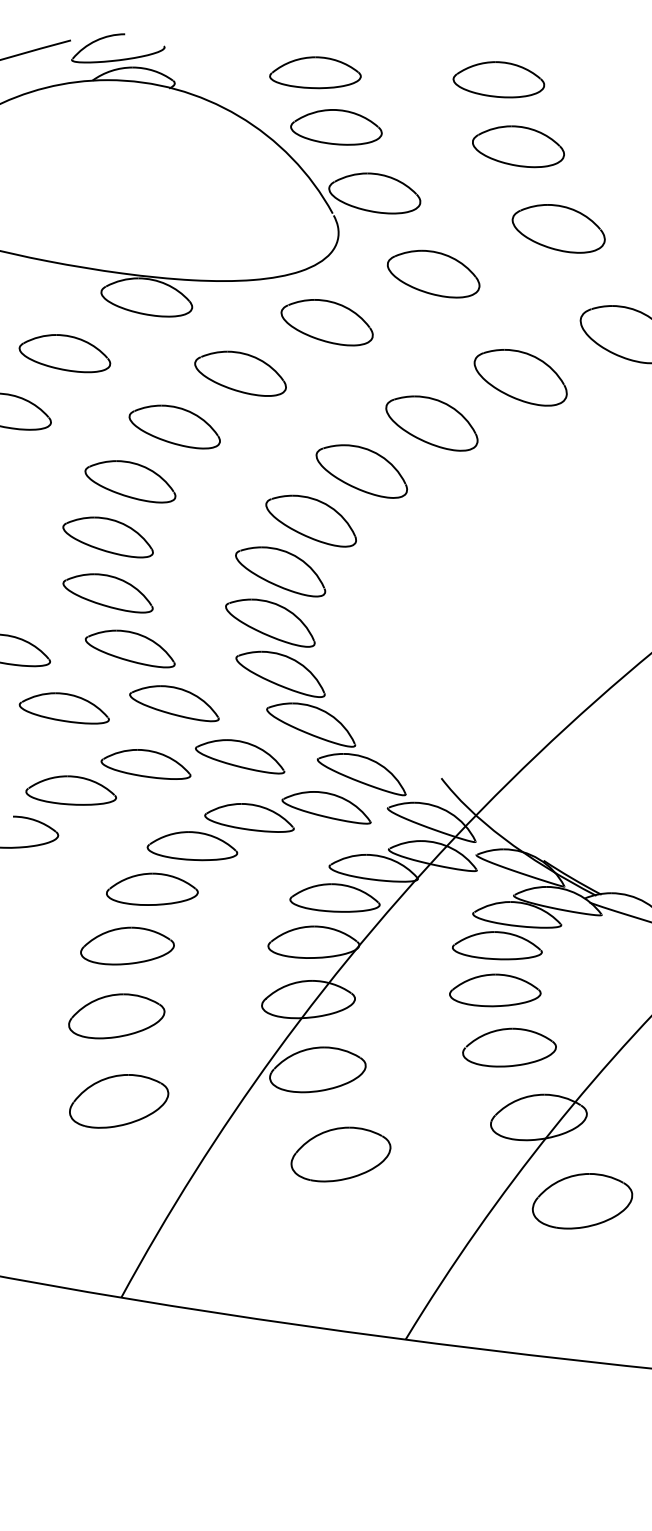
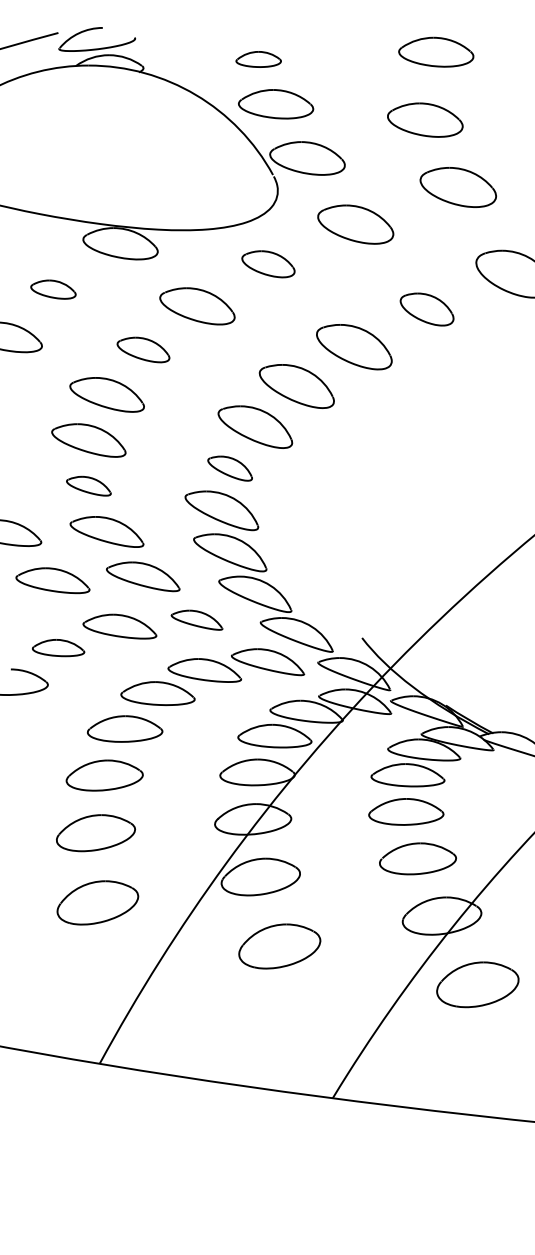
part: (315, 72) -> (258, 59), size x0.6
part: (499, 78) -> (436, 51), moved
part: (327, 321) -> (268, 263), size x0.7
part: (65, 353) -> (53, 289), size x0.6
part: (519, 377) -> (426, 309), size x0.7
part: (174, 426) -> (143, 349), size x0.7
part: (279, 571) -> (229, 468), size x0.6
part: (107, 592) -> (88, 485), size x0.6
part: (239, 755) -> (196, 619), size x0.7
part: (71, 789) -> (58, 647), size x0.7

